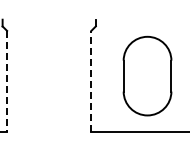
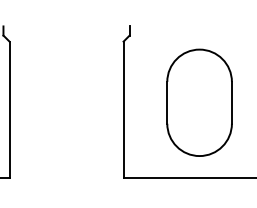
line: (7, 81) -> (10, 110), dashed -> solid
line: (91, 81) -> (123, 110), dashed -> solid

